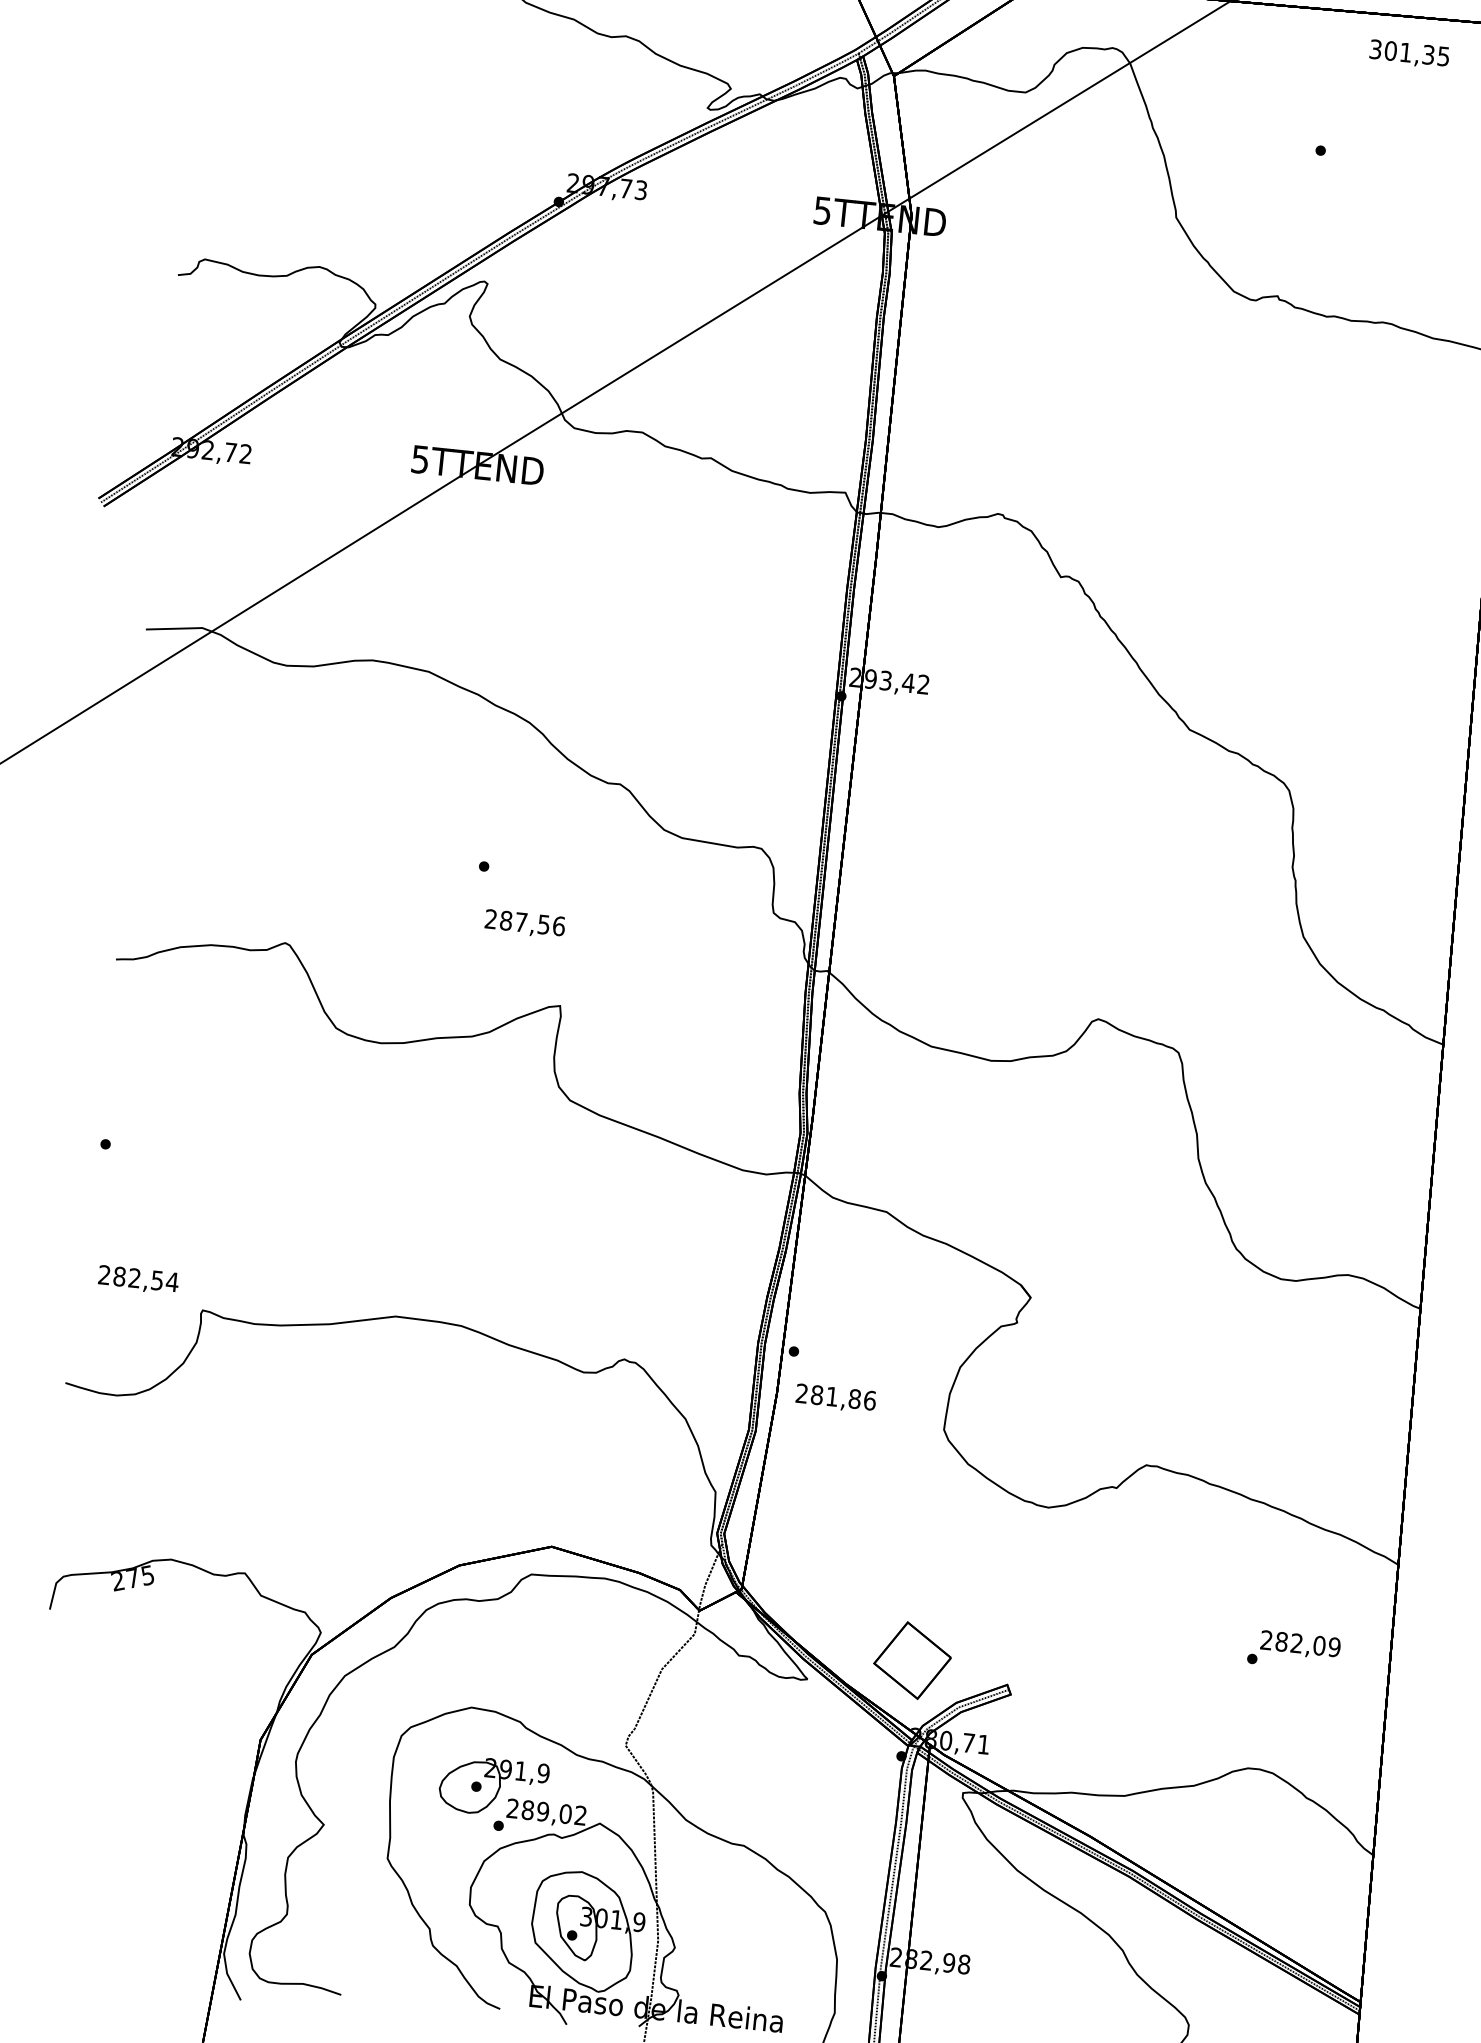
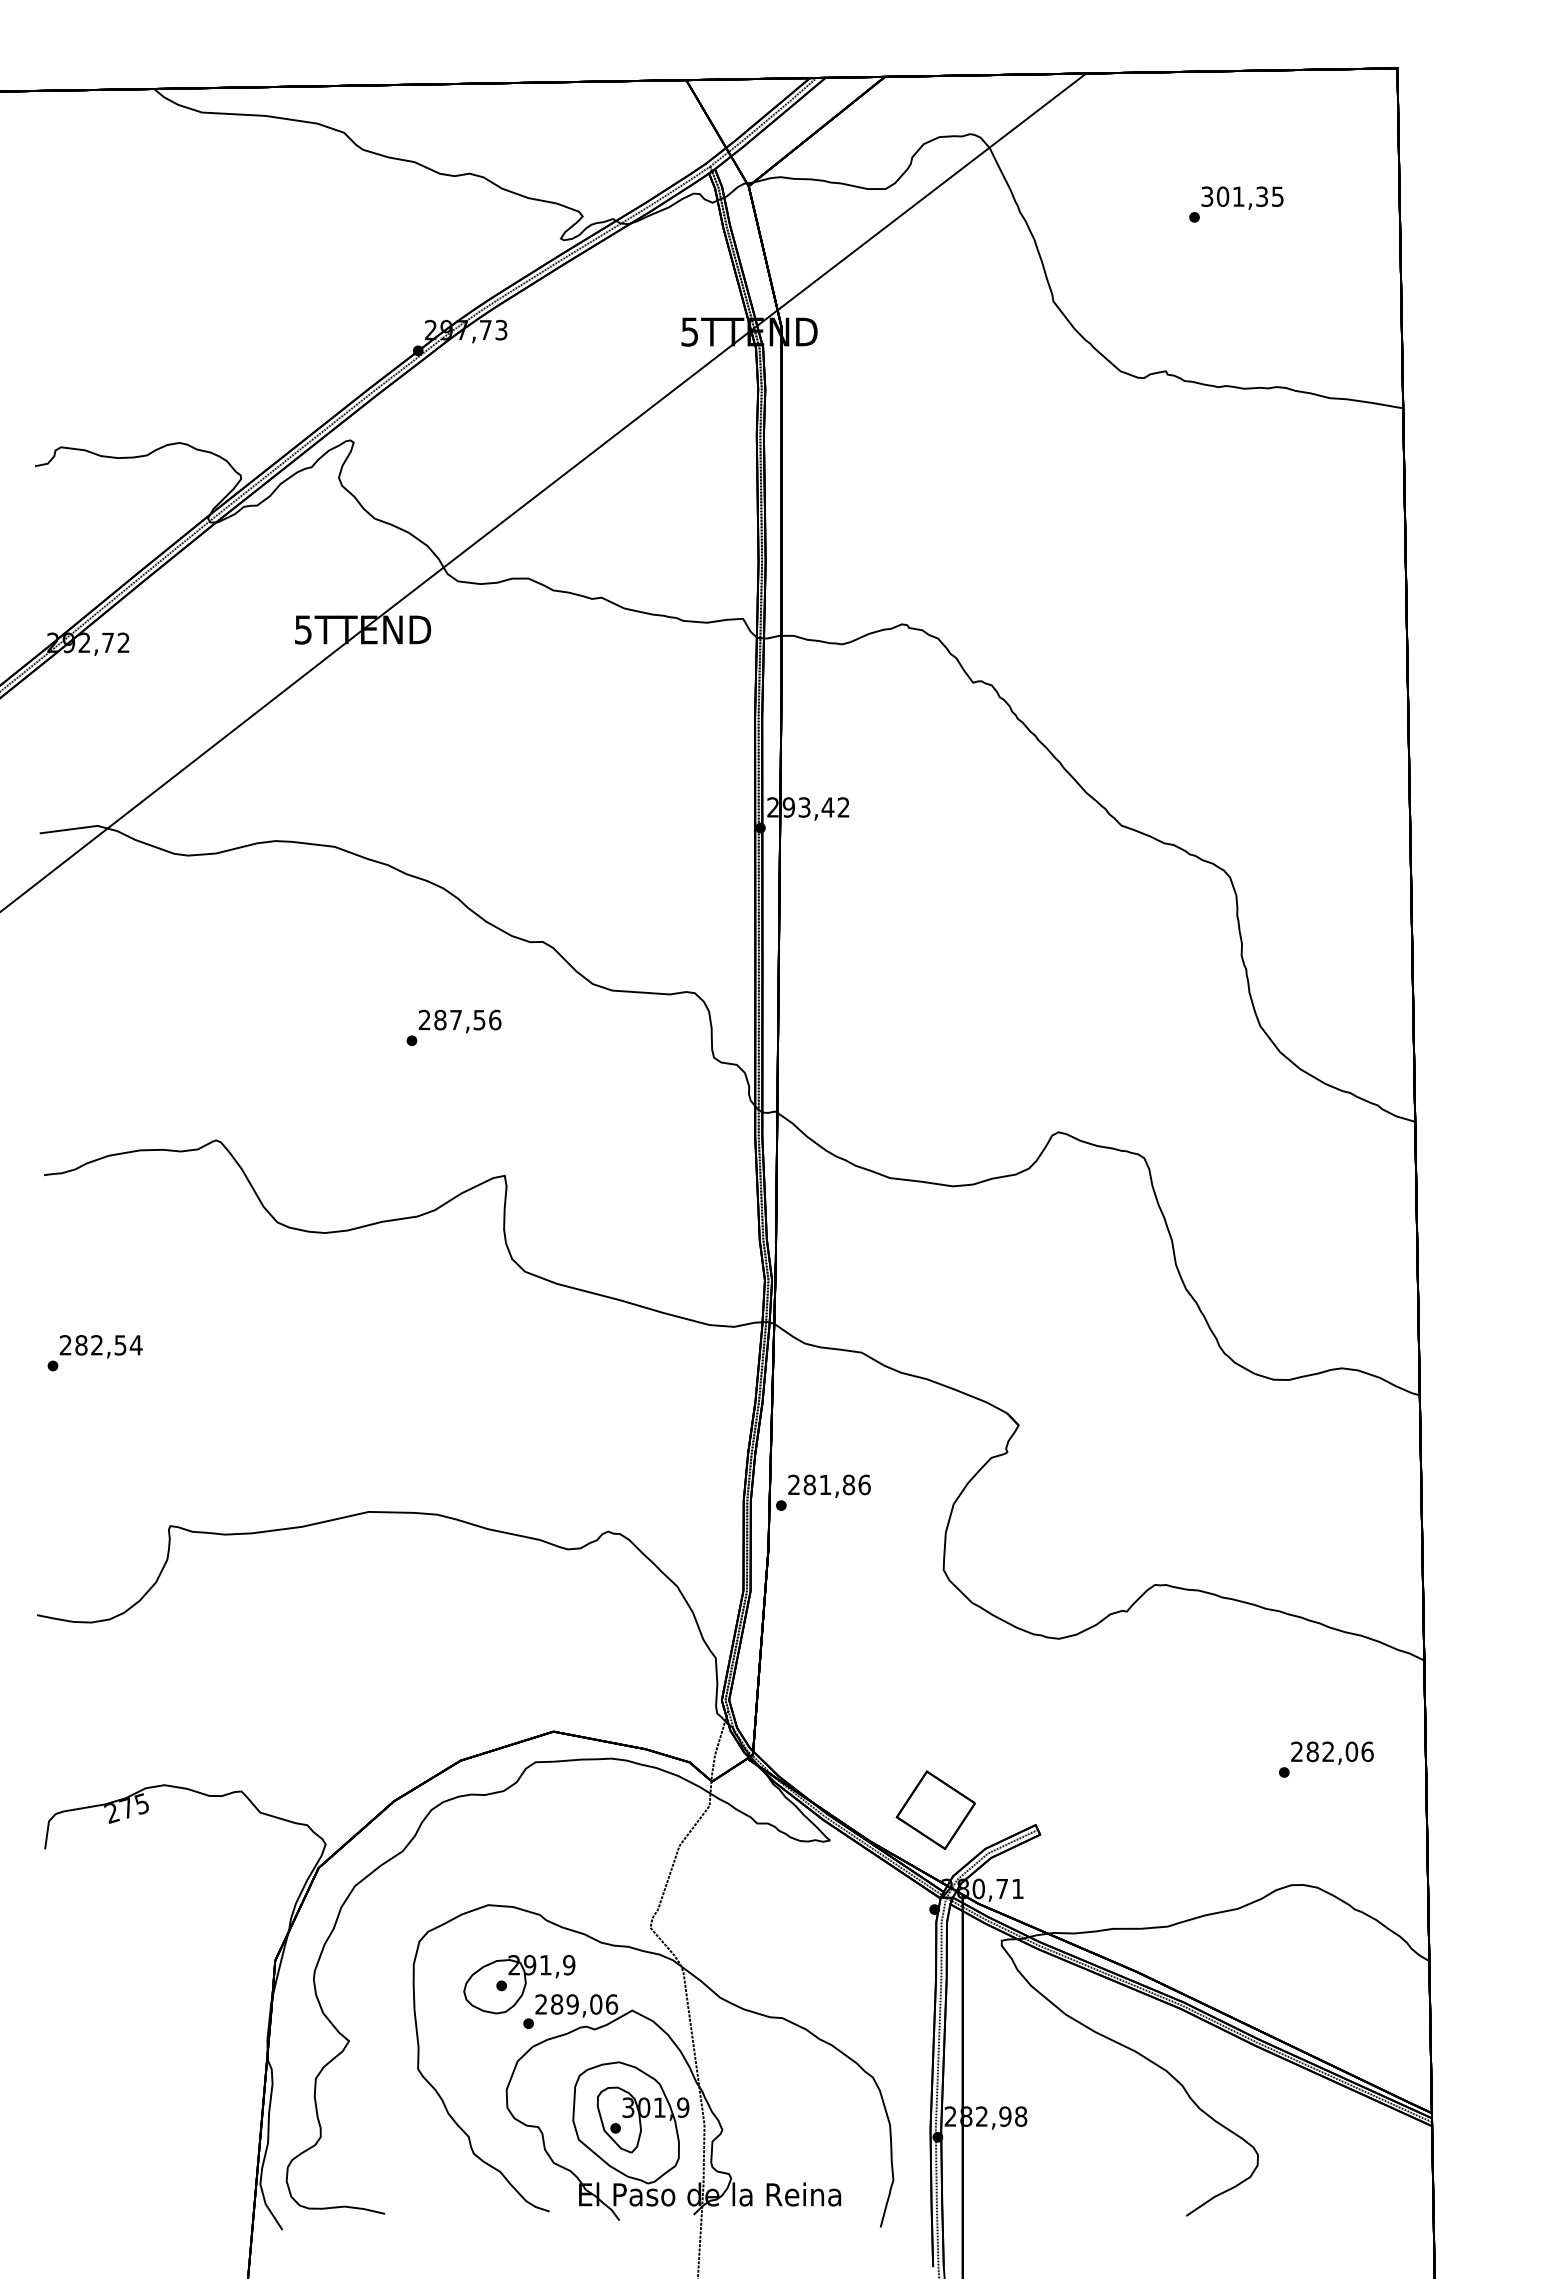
text: (1409, 53) -> (1242, 197), moved
text: (524, 924) -> (459, 1021), moved
text: (137, 1279) -> (100, 1346), moved
text: (836, 1397) -> (829, 1485), moved
text: (1334, 1647) -> (1367, 1751), 282,09 -> 282,06
text: (580, 1815) -> (611, 2004), 289,02 -> 289,06

